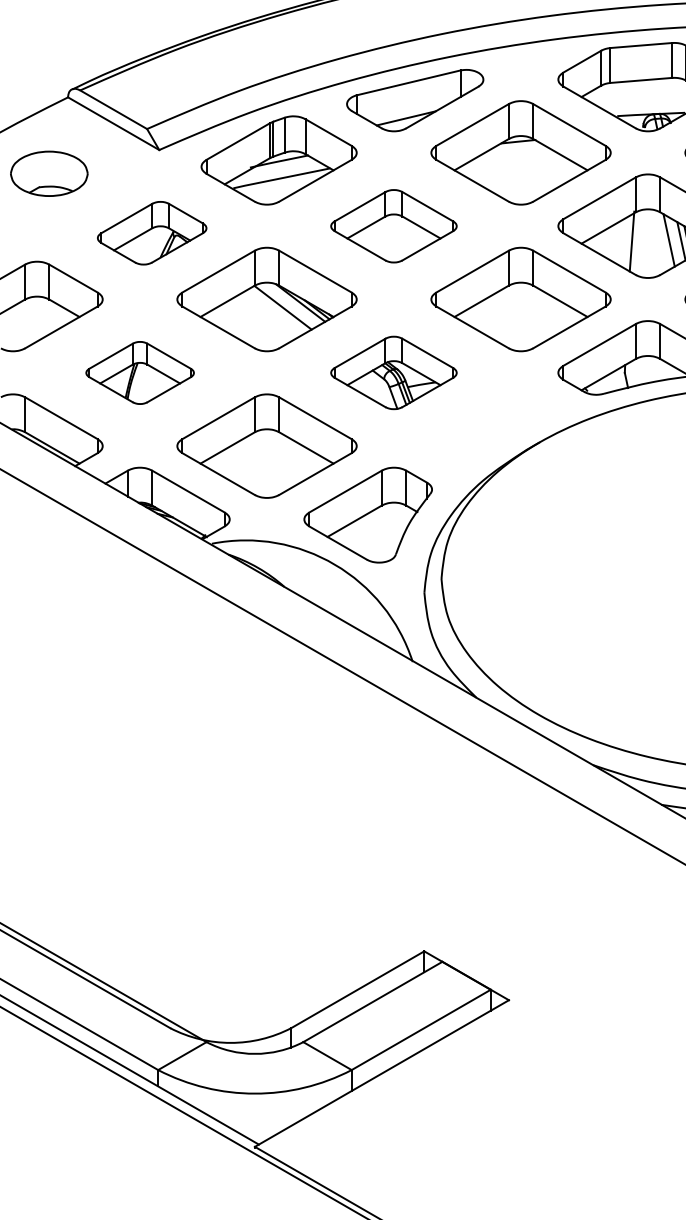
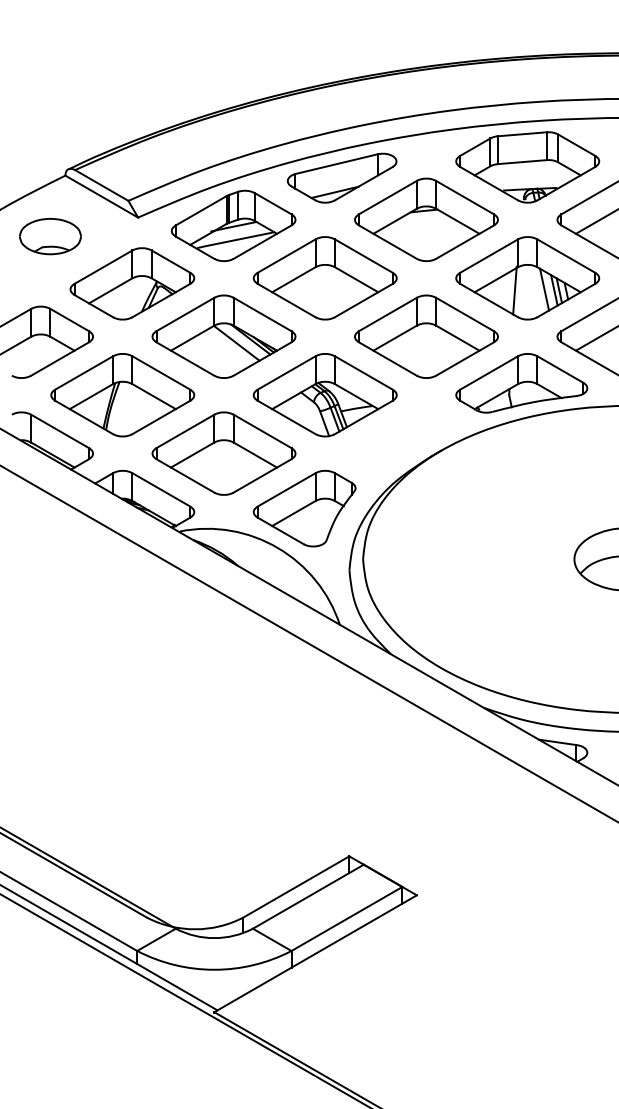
part: (393, 226) -> (324, 278), size x1.43
part: (152, 232) -> (132, 283), size x1.43
part: (139, 373) -> (122, 395), size x1.67
part: (393, 373) -> (324, 395), size x1.43

